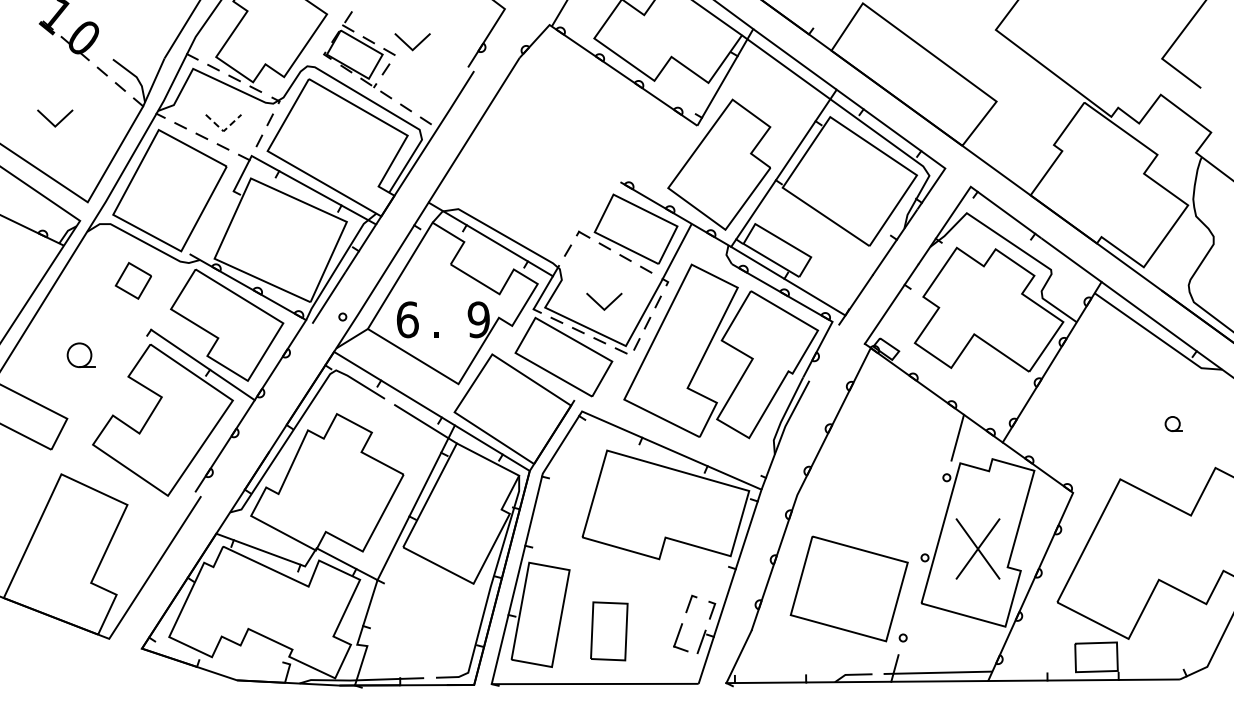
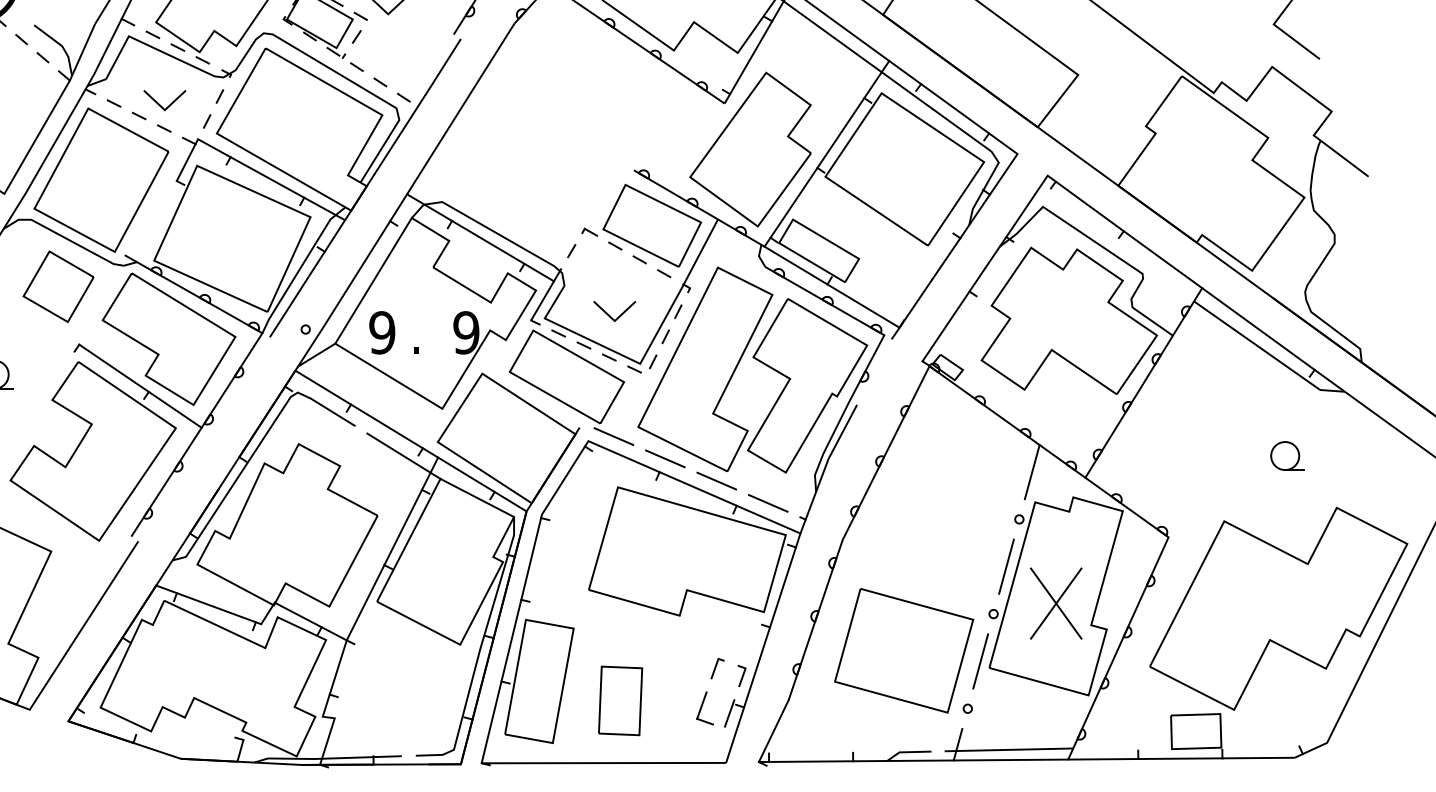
line: (223, 131) -> (164, 110), dashed -> solid
part: (133, 280) -> (58, 286), size x1.67
text: (407, 319) -> (382, 332), 6 -> 9
line: (603, 407) -> (613, 436), added
part: (1173, 423) -> (1287, 455), size x1.67
line: (646, 426) -> (664, 458), added
line: (690, 445) -> (716, 481), added
line: (733, 464) -> (767, 503), added
line: (935, 517) -> (1005, 566), added
line: (913, 597) -> (979, 660), added

